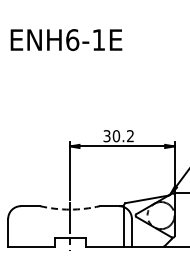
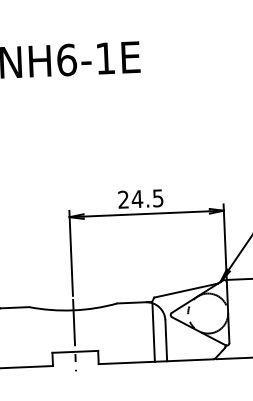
text: (118, 136) -> (140, 199), 30.2 -> 24.5
arc: (70, 209) -> (74, 310), dashed -> solid

